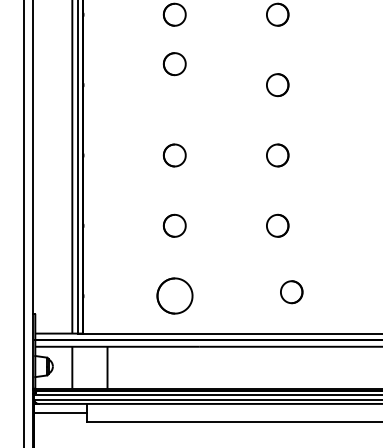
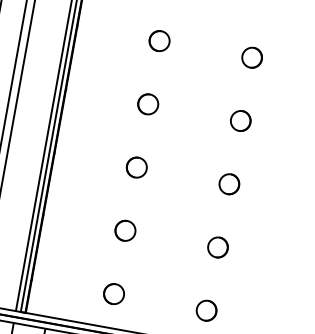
part: (174, 64) -> (147, 104), moved
part: (291, 292) -> (206, 310), moved
part: (174, 296) -> (113, 294), size x0.62

